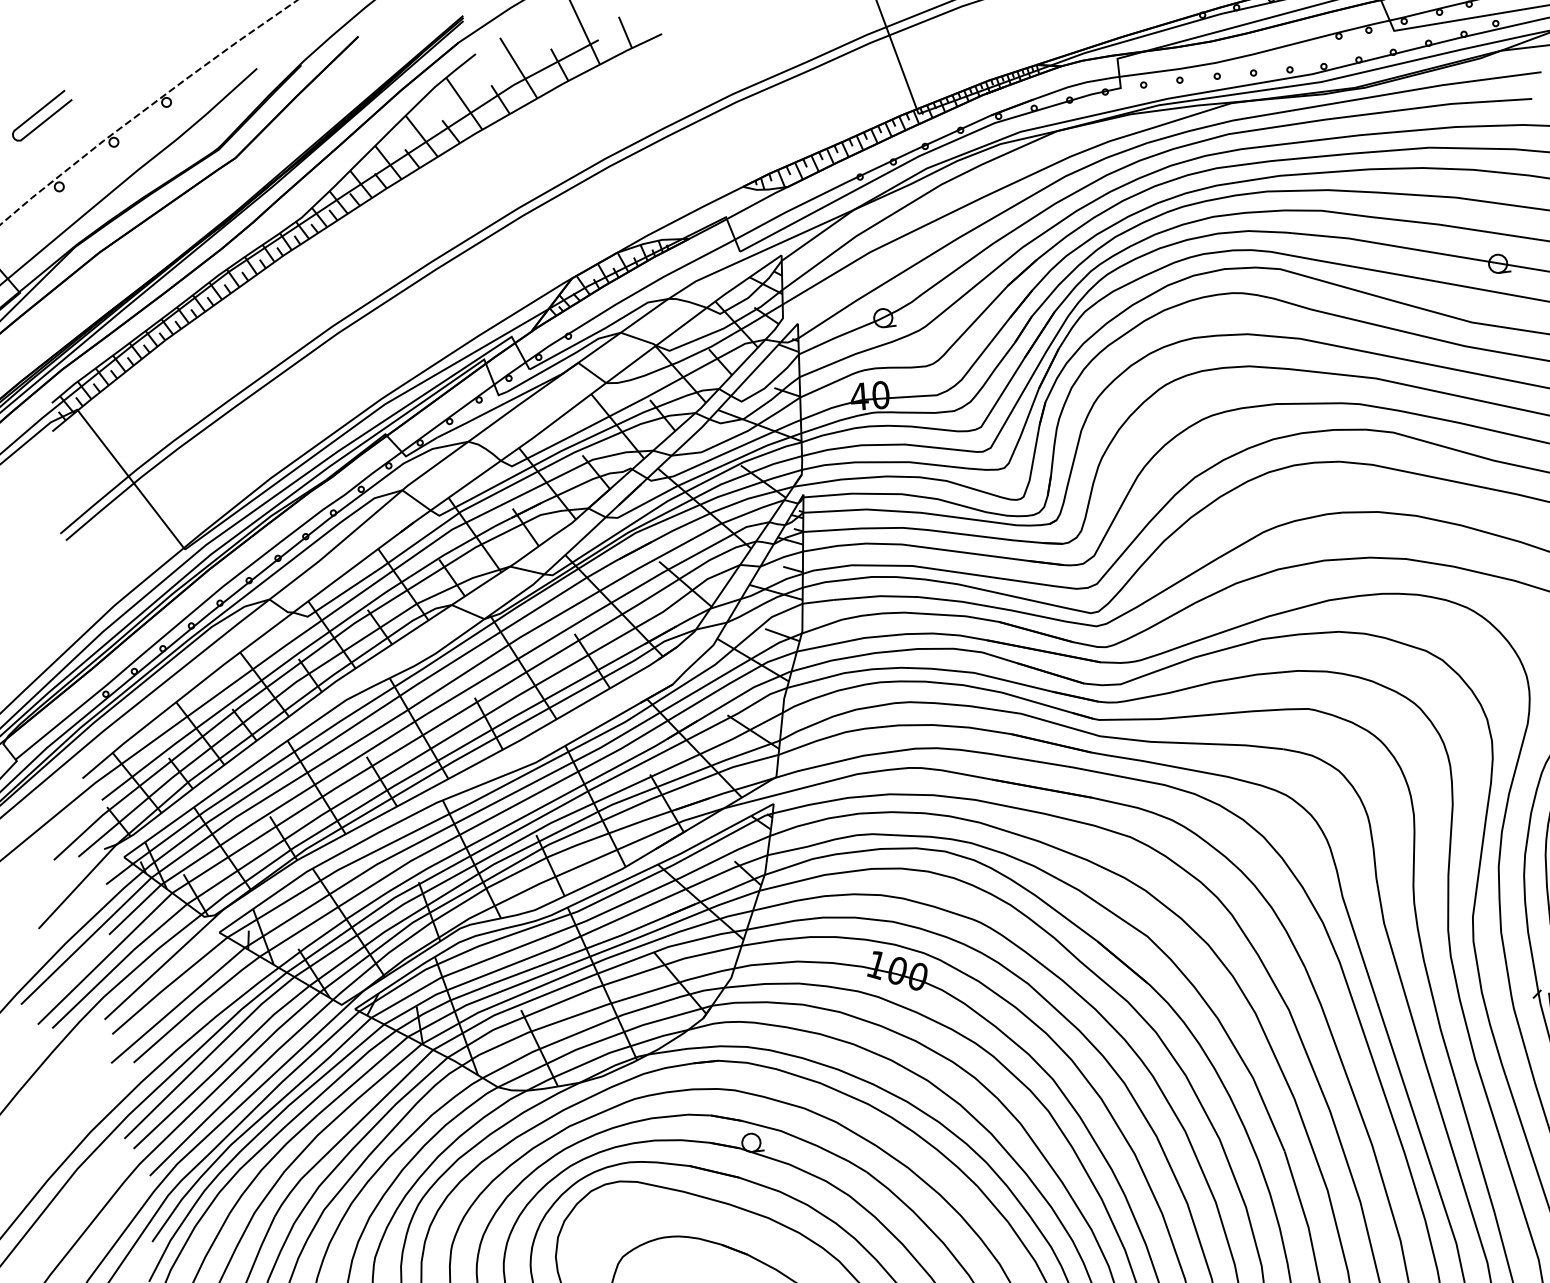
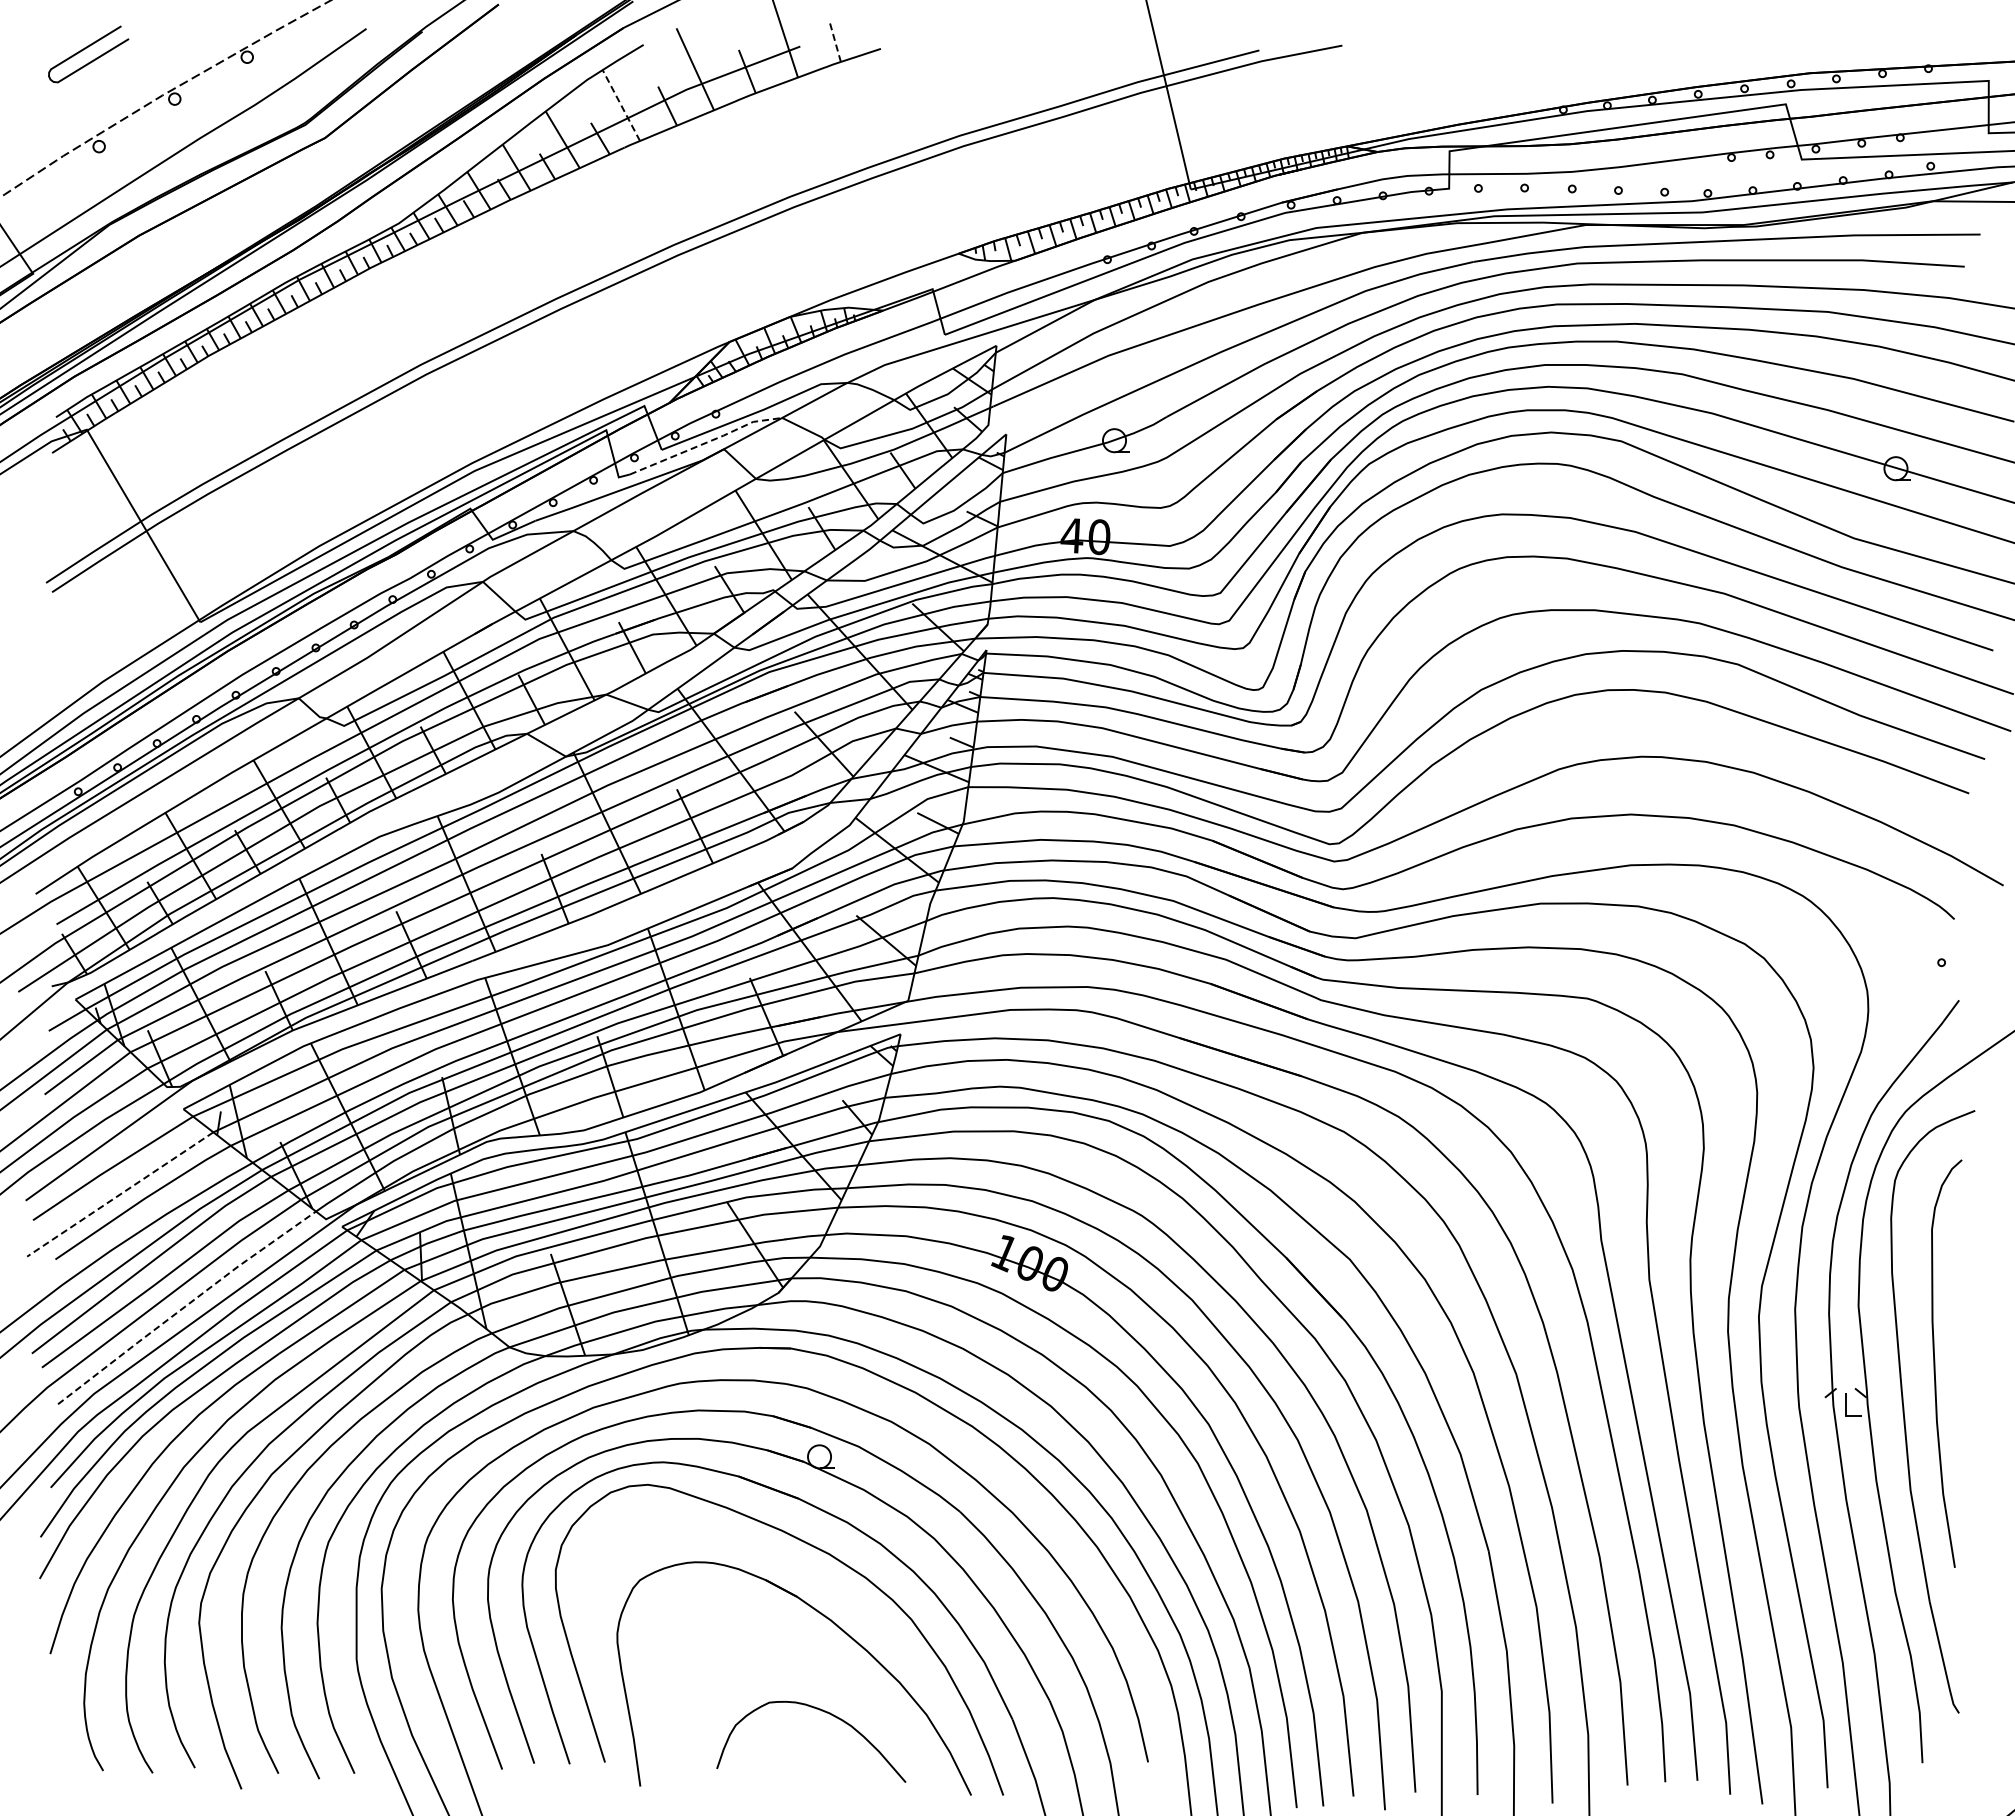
line: (625, 32) -> (835, 41), solid -> dashed
line: (464, 103) -> (621, 105), solid -> dashed
line: (564, 359) -> (707, 442), solid -> dashed
line: (178, 1005) -> (120, 1194), solid -> dashed
line: (240, 1086) -> (186, 1305), solid -> dashed

